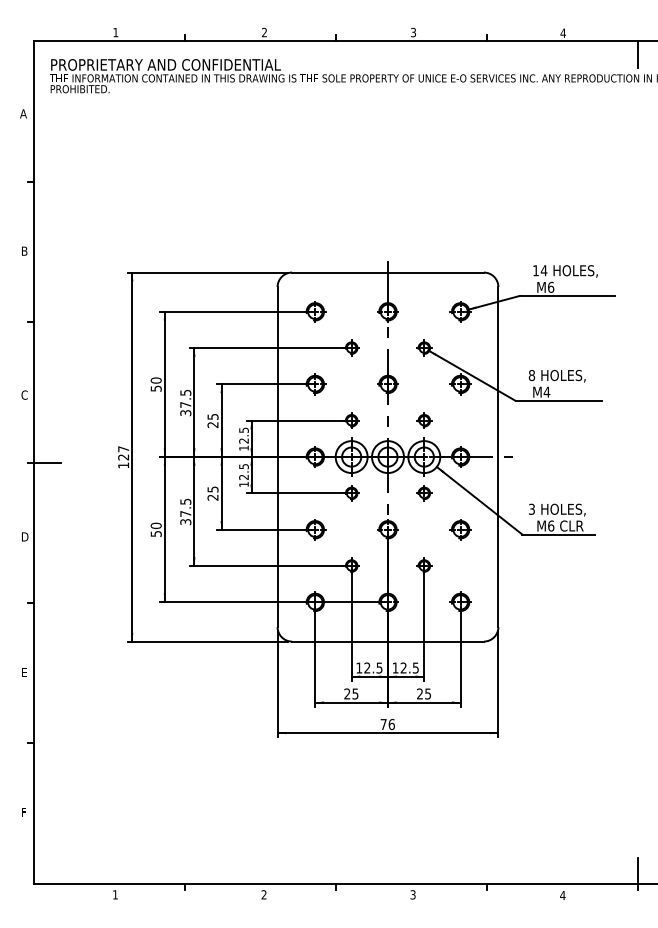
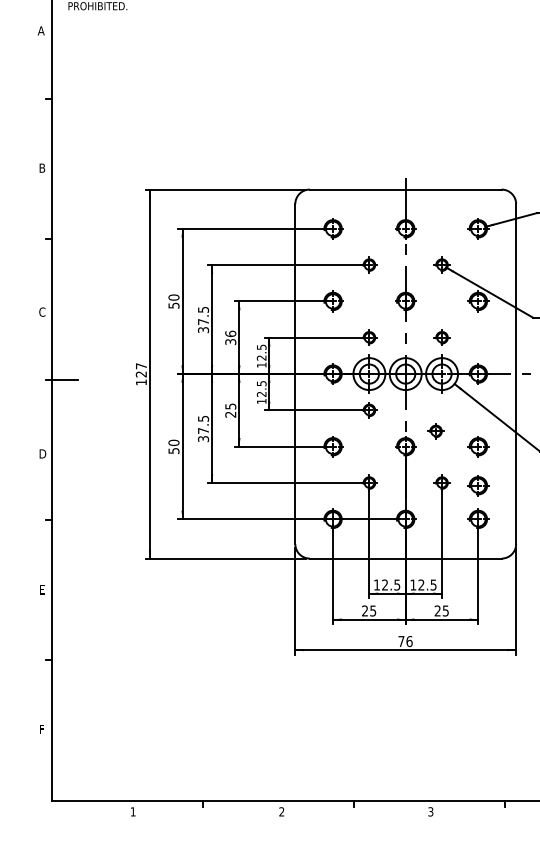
text: (212, 420) -> (230, 337), 25 -> 36
part: (424, 493) -> (436, 431), moved
part: (460, 568) -> (478, 485), added

